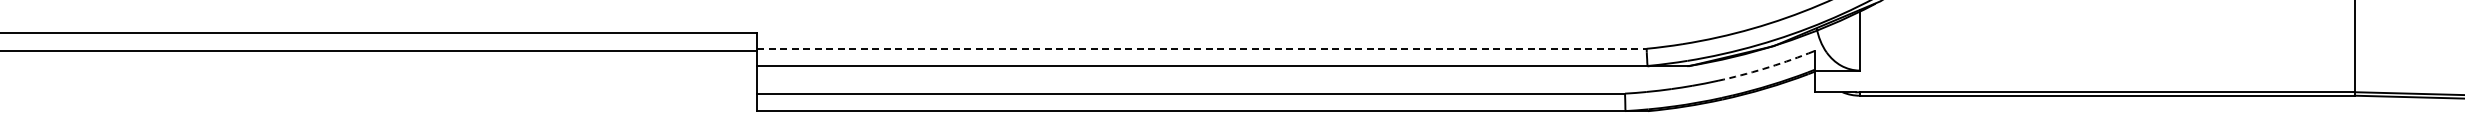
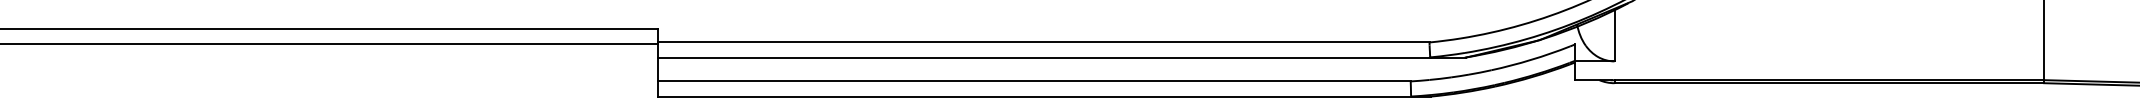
line: (1202, 48) -> (1043, 42), dashed -> solid
arc: (1763, 68) -> (1530, 59), dashed -> solid

